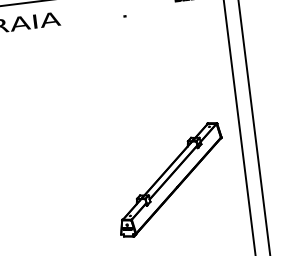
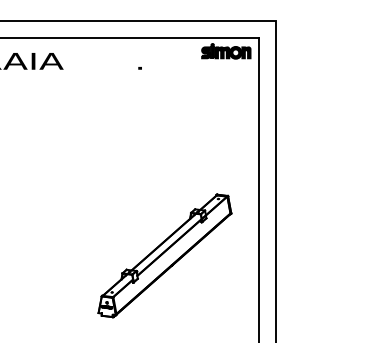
part: (170, 179) -> (164, 255), moved

